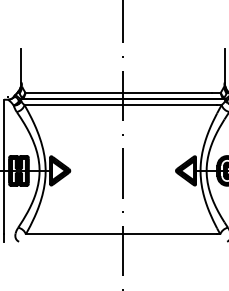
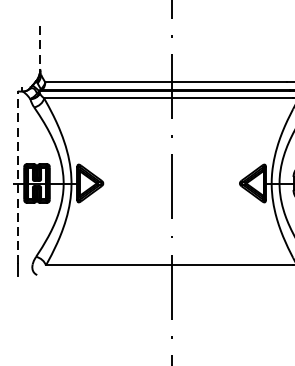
line: (21, 66) -> (40, 48), solid -> dashed
line: (4, 166) -> (18, 177), solid -> dashed

